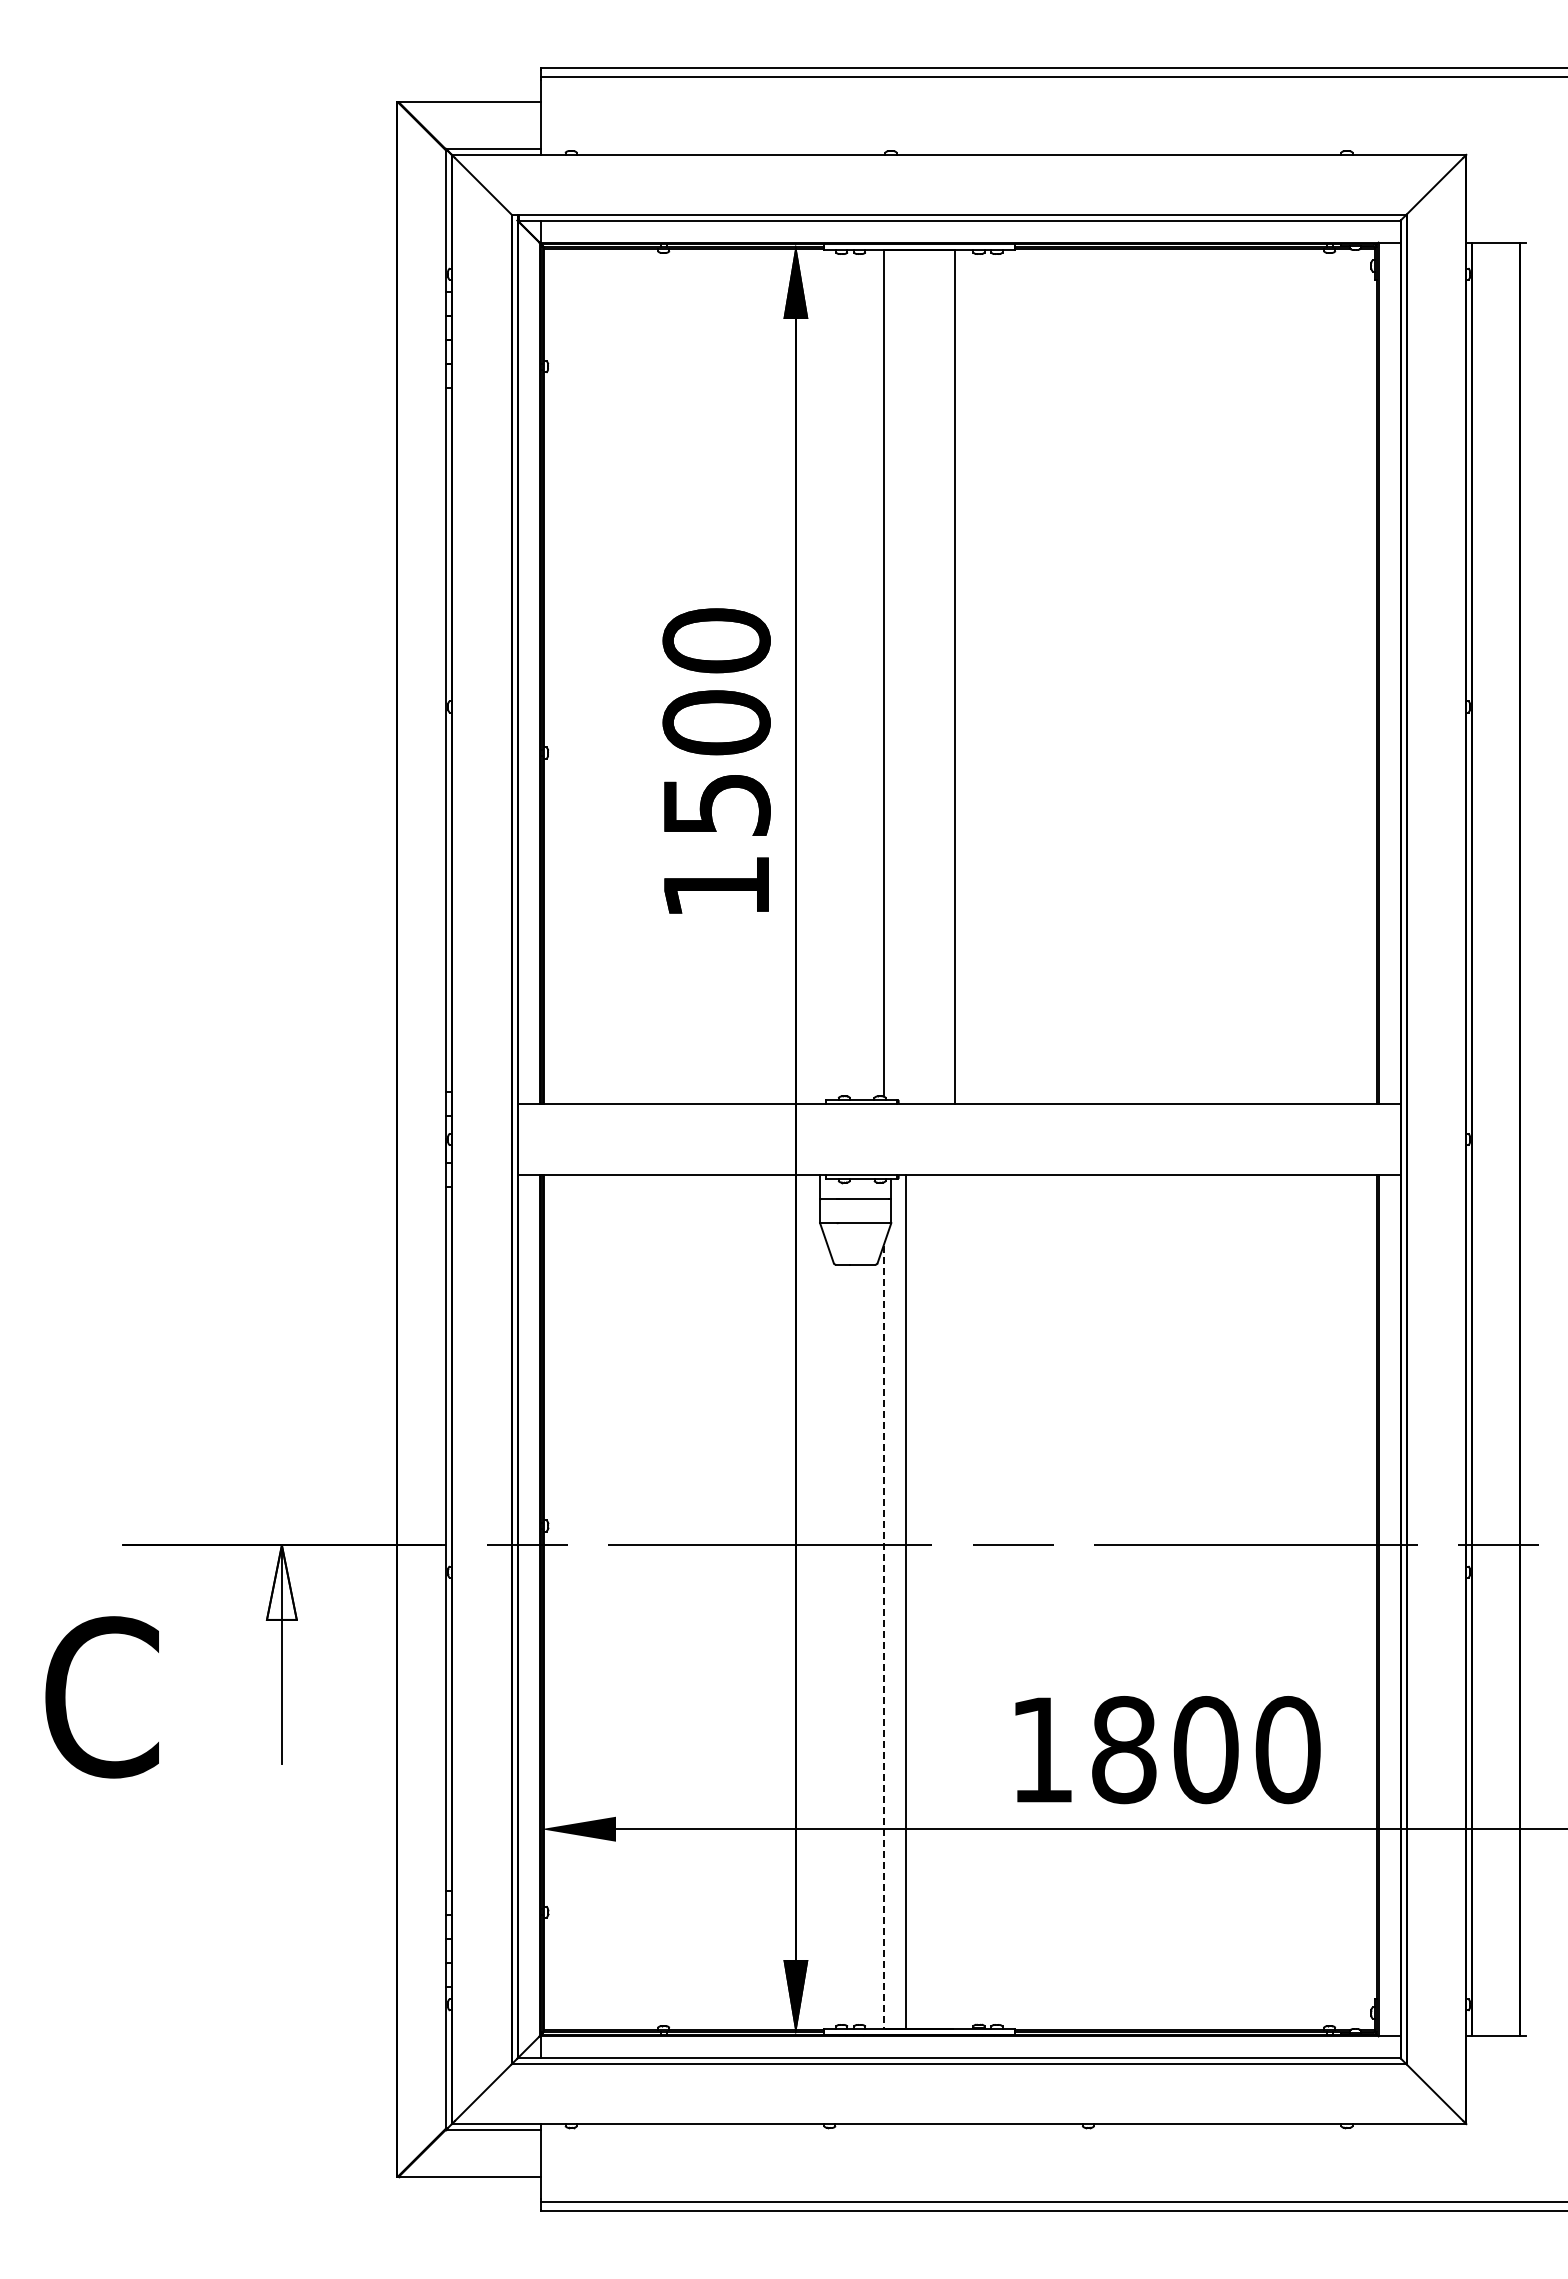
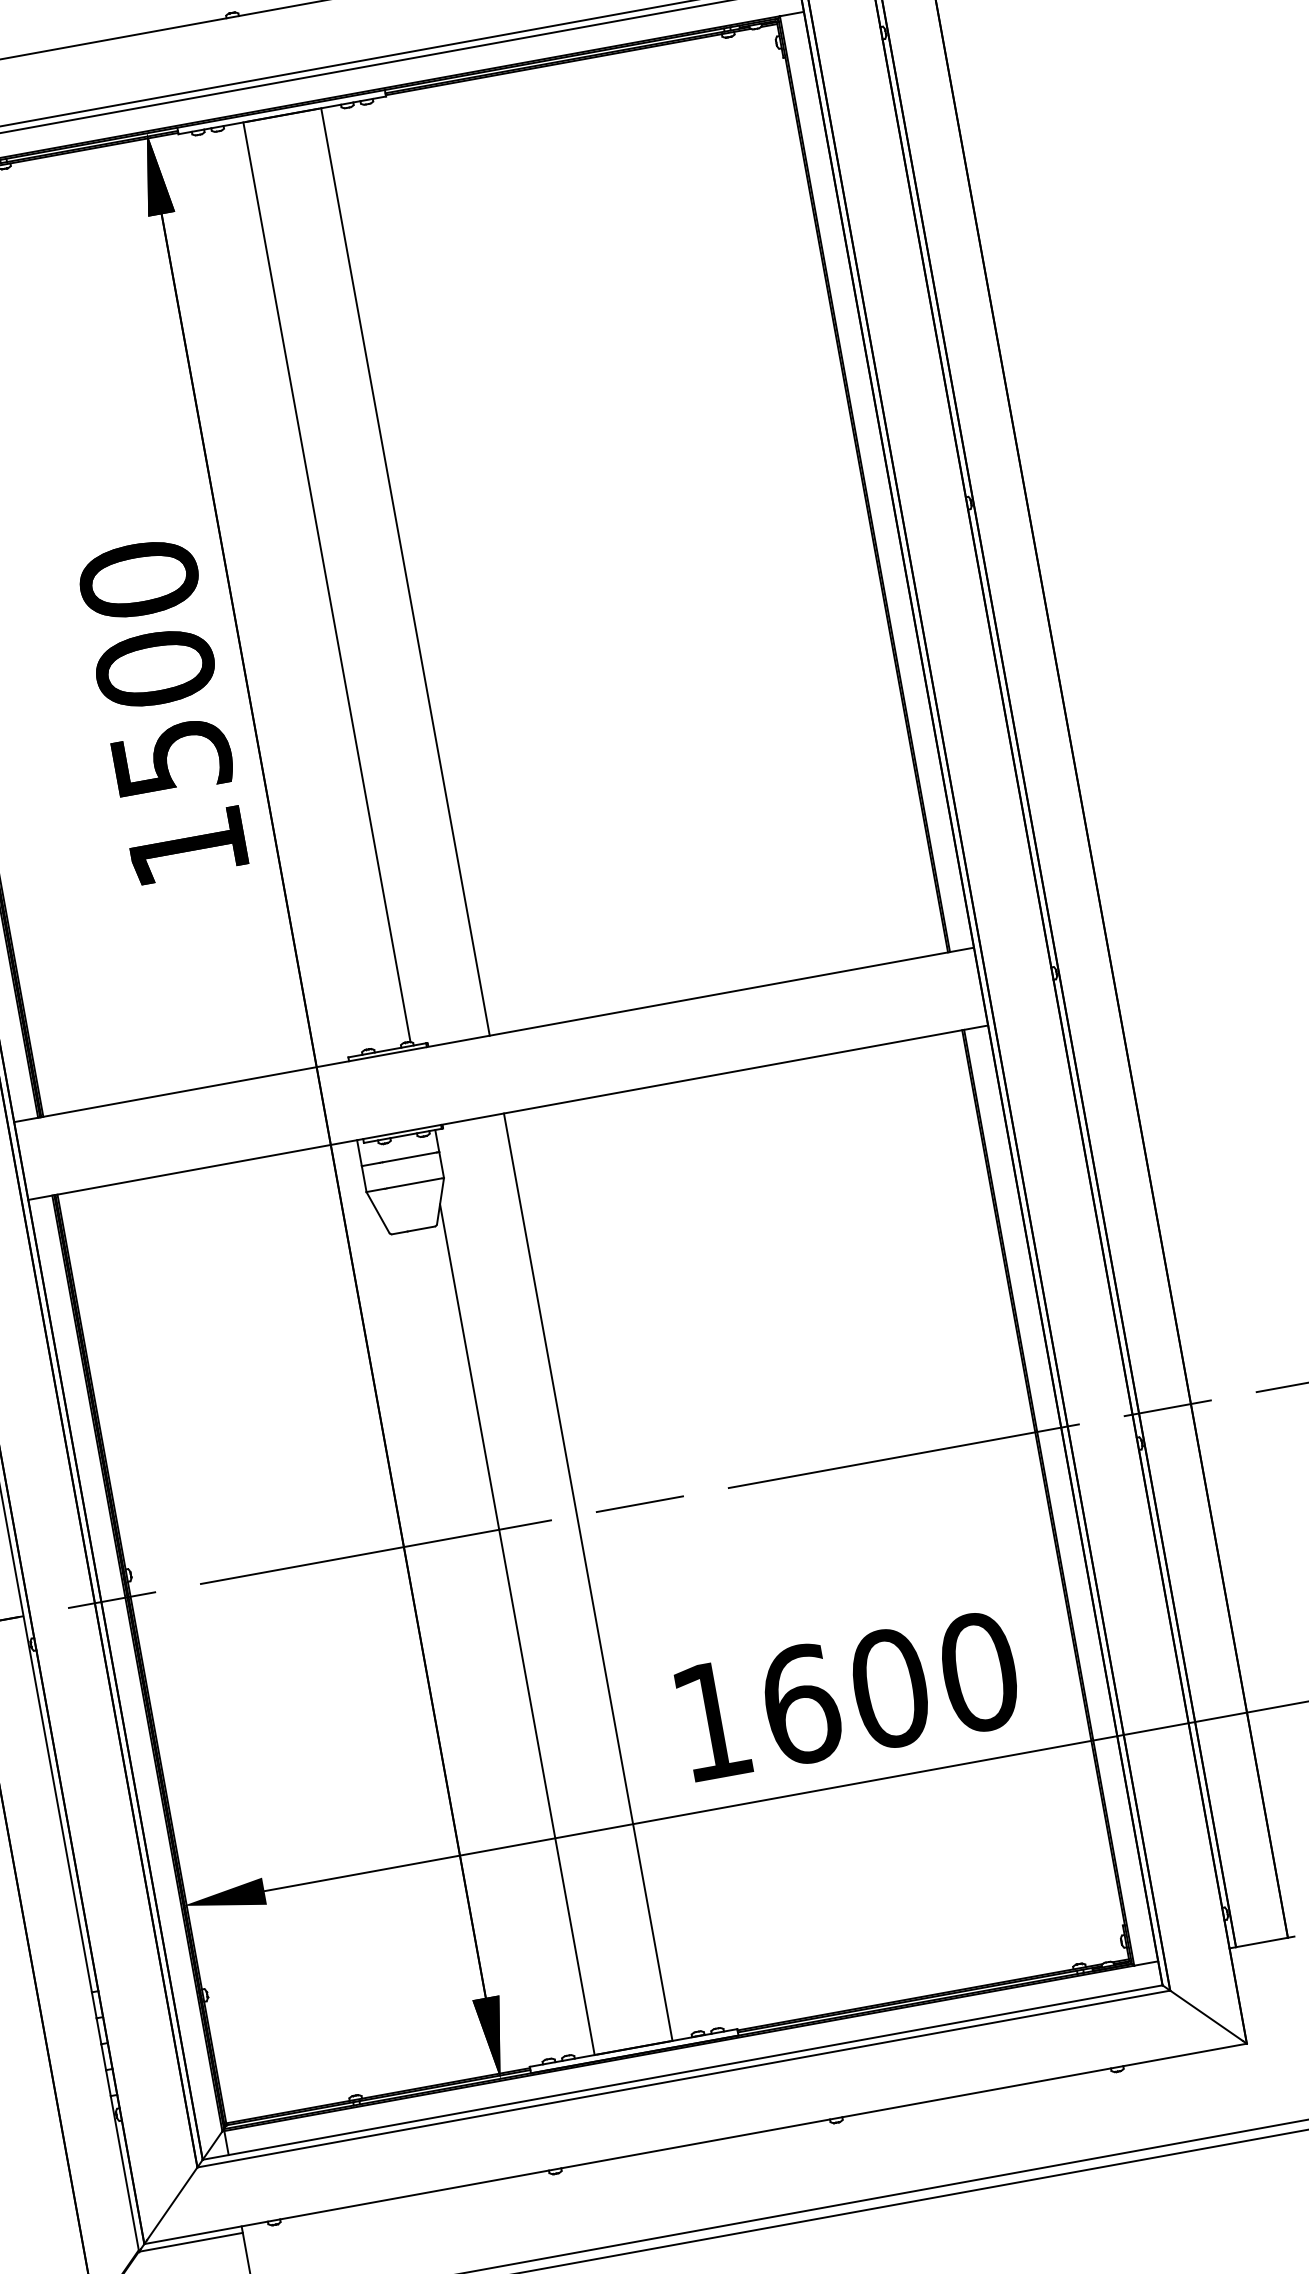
line: (906, 1601) -> (588, 1576), moved
line: (883, 1637) -> (517, 1629), dashed -> solid
text: (1124, 1750) -> (801, 1705), 1800 -> 1600

